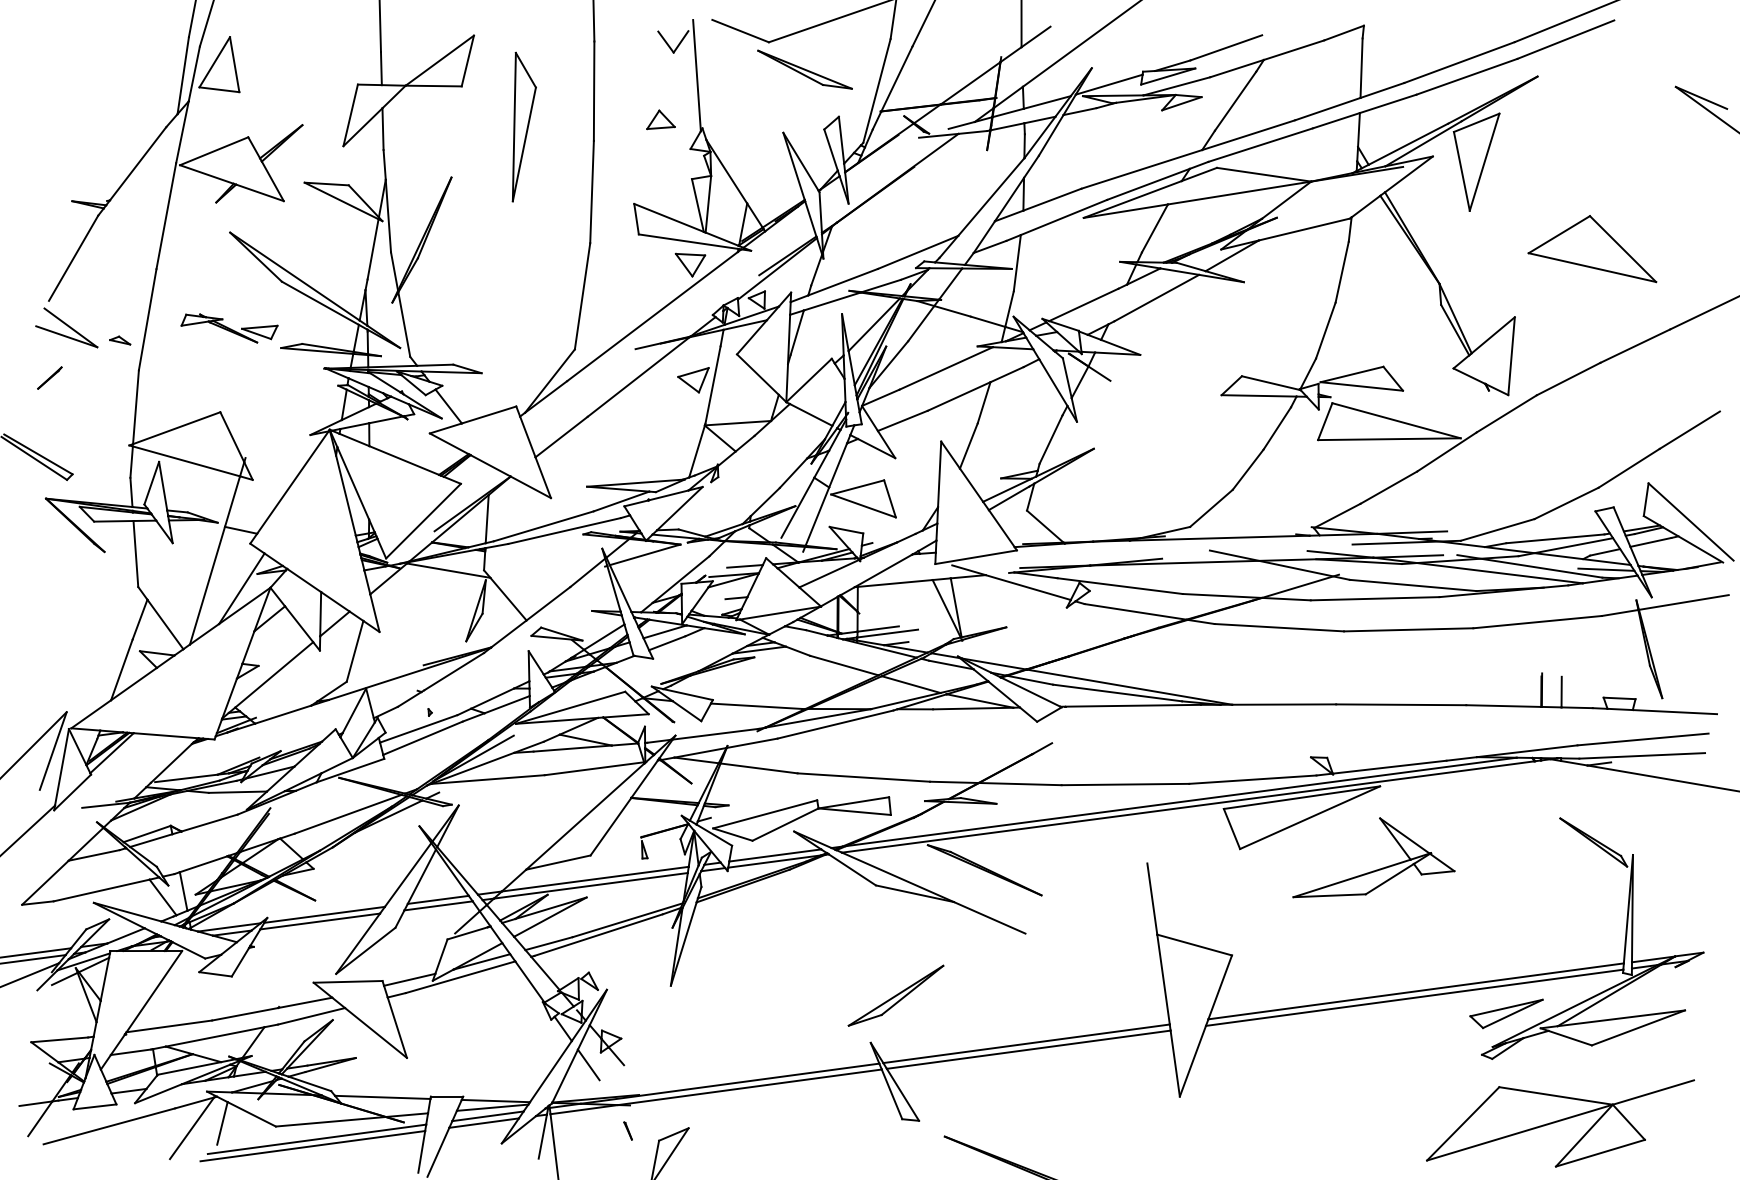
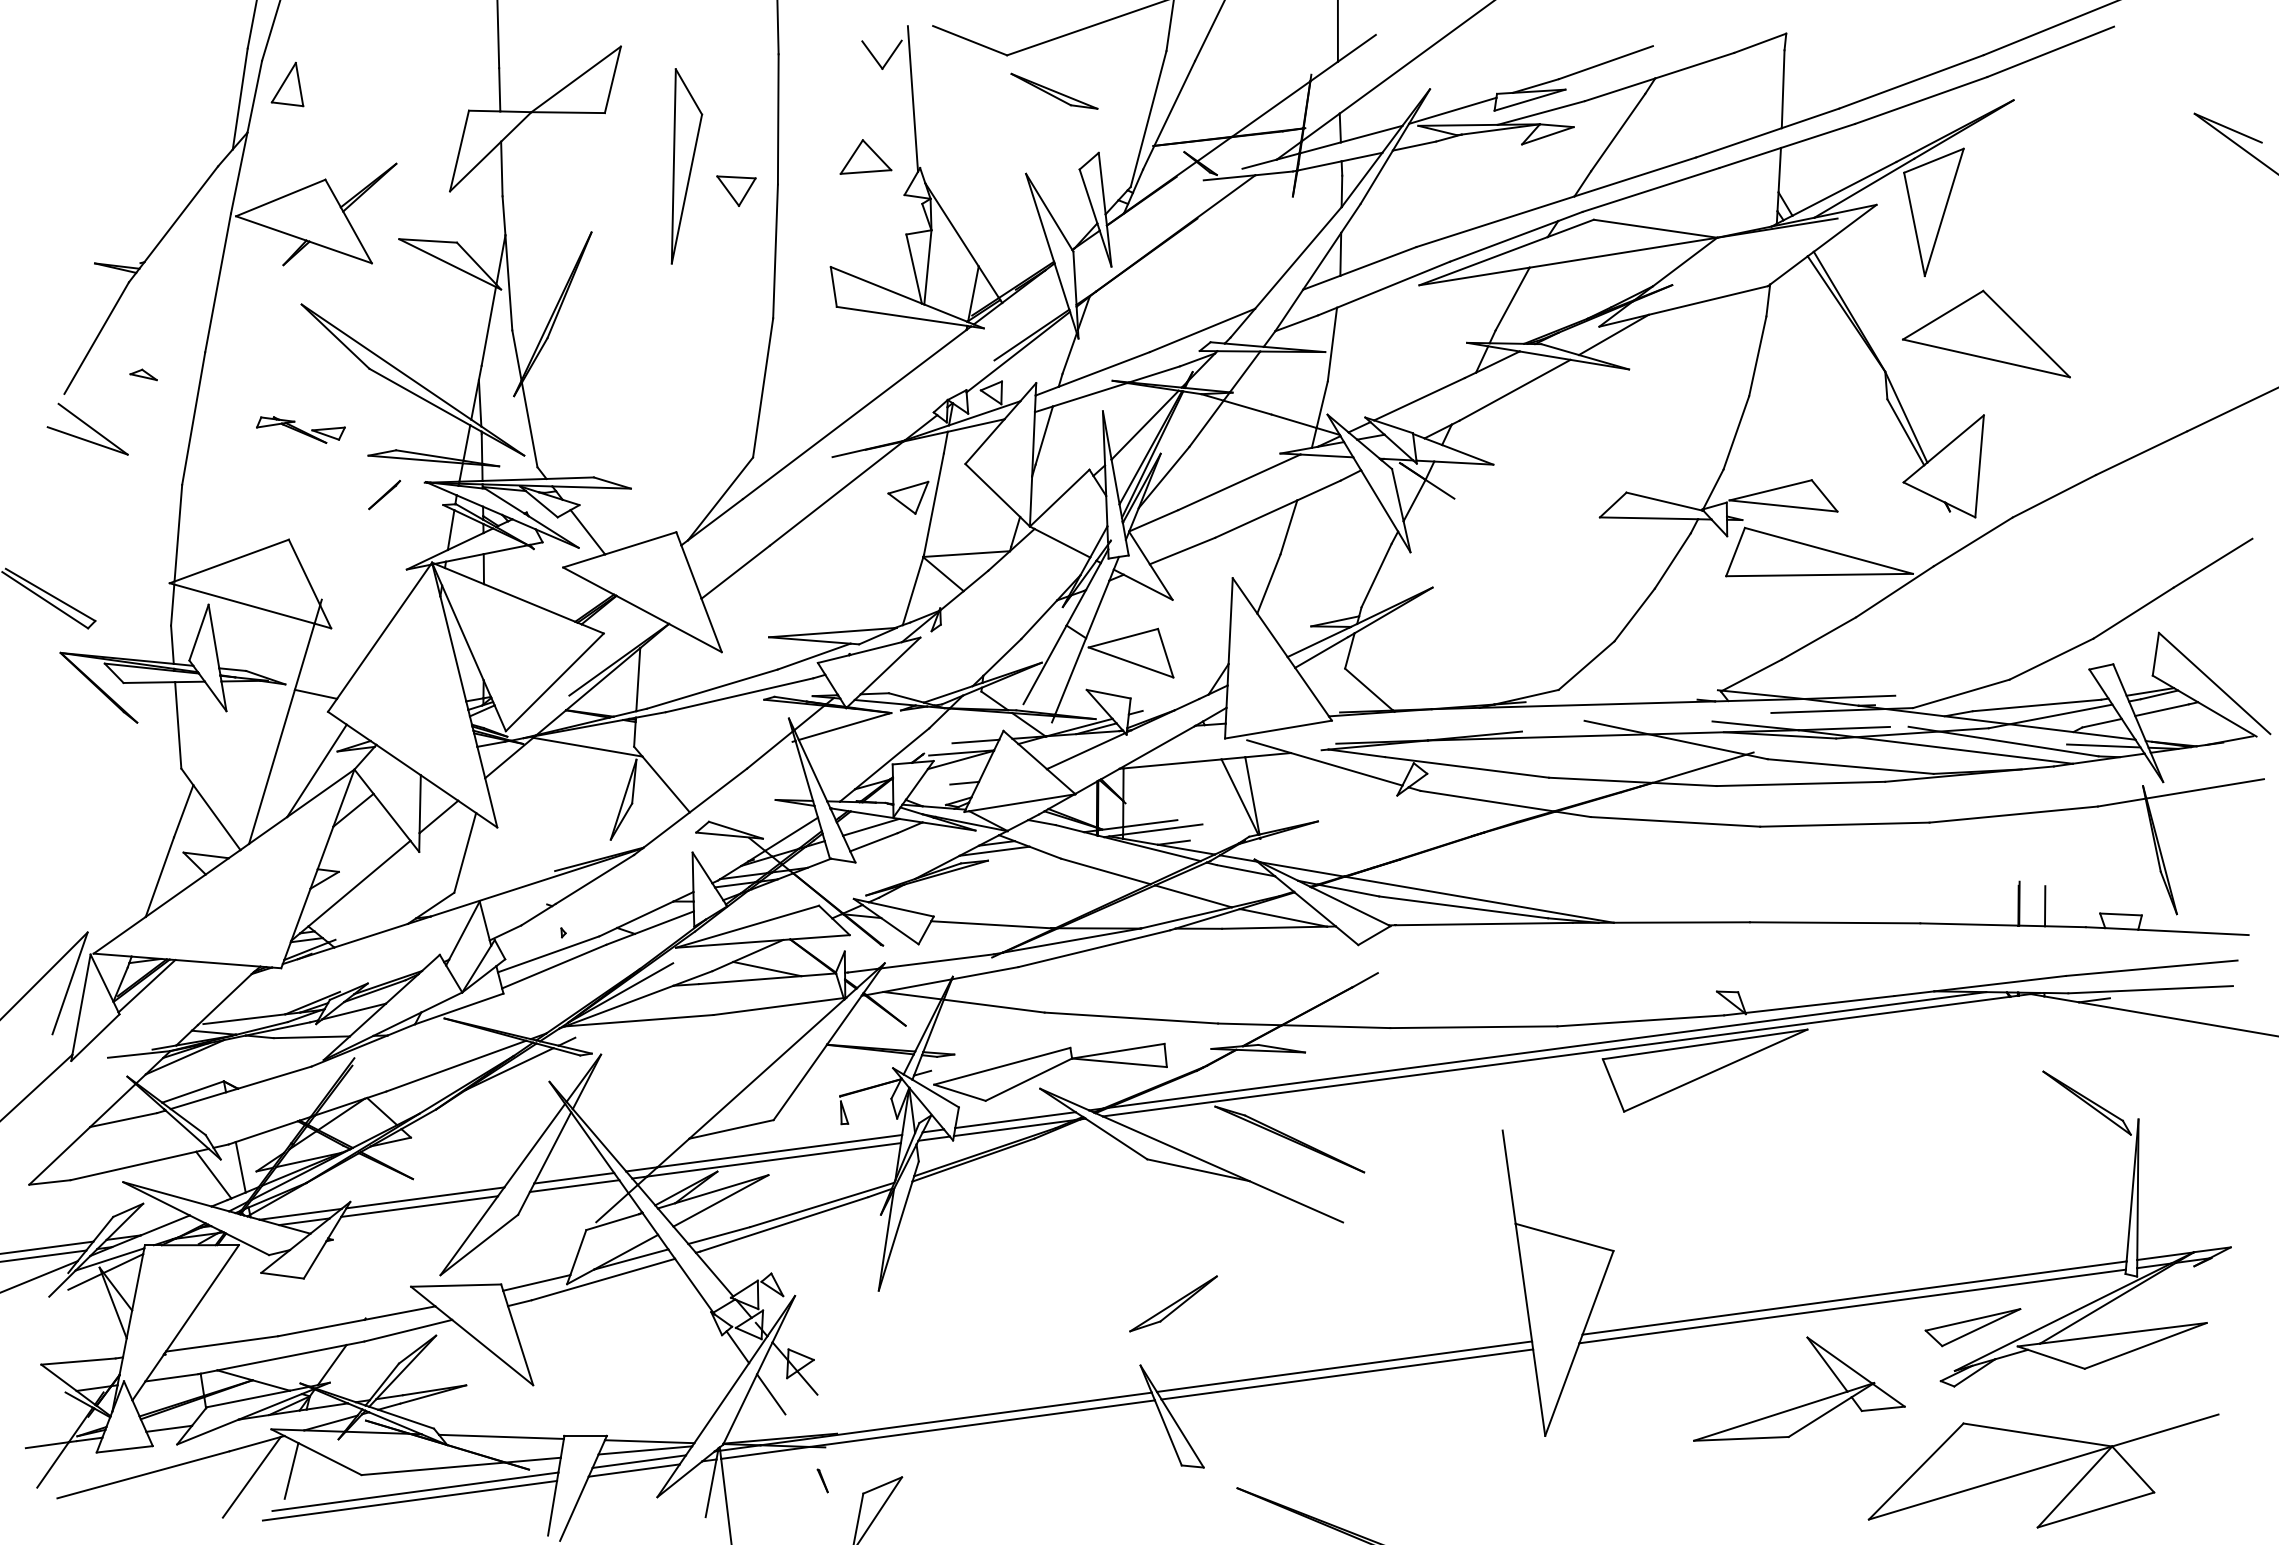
part: (219, 64) -> (287, 84), size x0.6
part: (805, 69) -> (1054, 91), size x0.7
part: (660, 119) -> (865, 156), size x1.4
part: (1592, 248) -> (1986, 333), moved
part: (690, 264) -> (736, 190), moved
part: (229, 328) -> (300, 429), size x0.7
part: (120, 340) -> (143, 374), moved
line: (49, 378) -> (384, 495), moved
part: (1377, 869) -> (1803, 1404), moved
part: (895, 995) -> (1173, 1303), size x0.7

